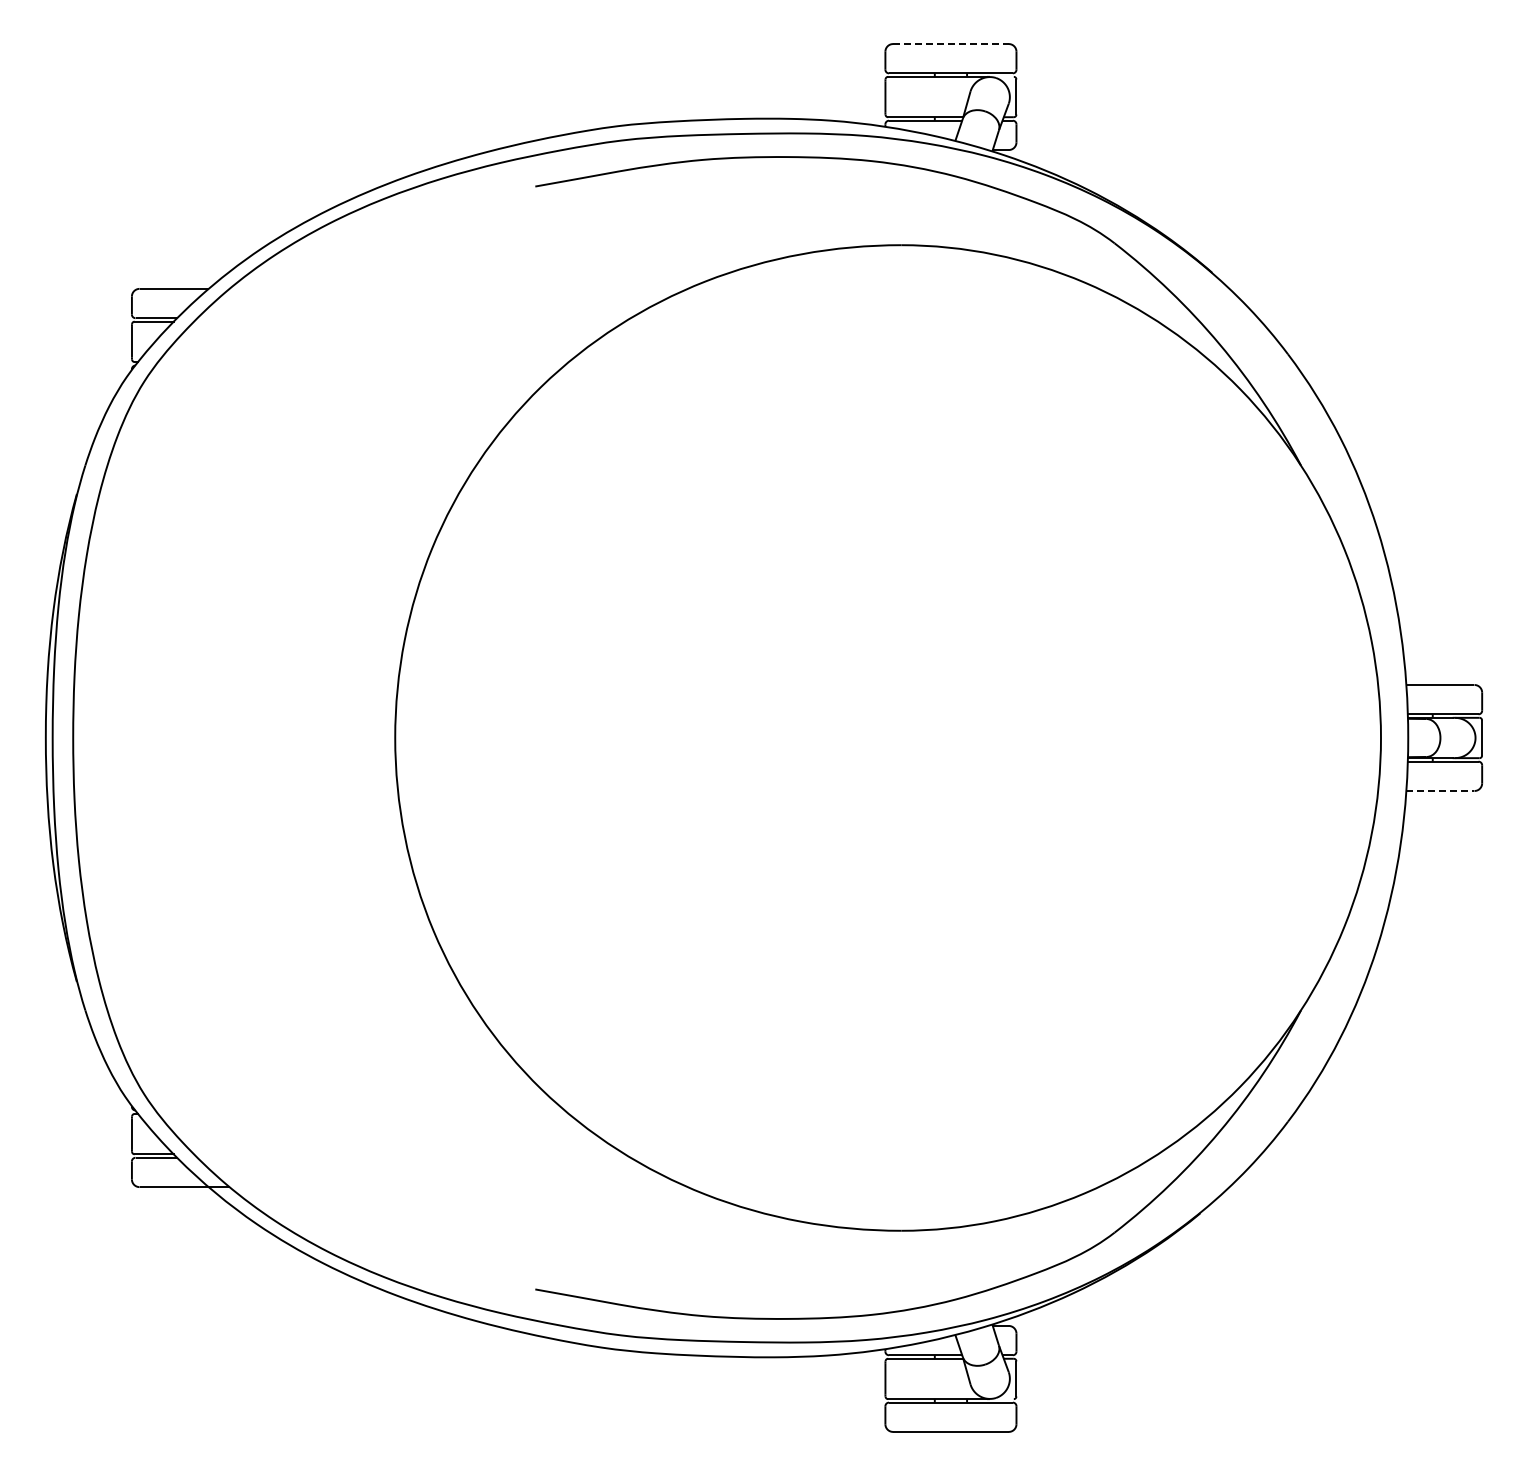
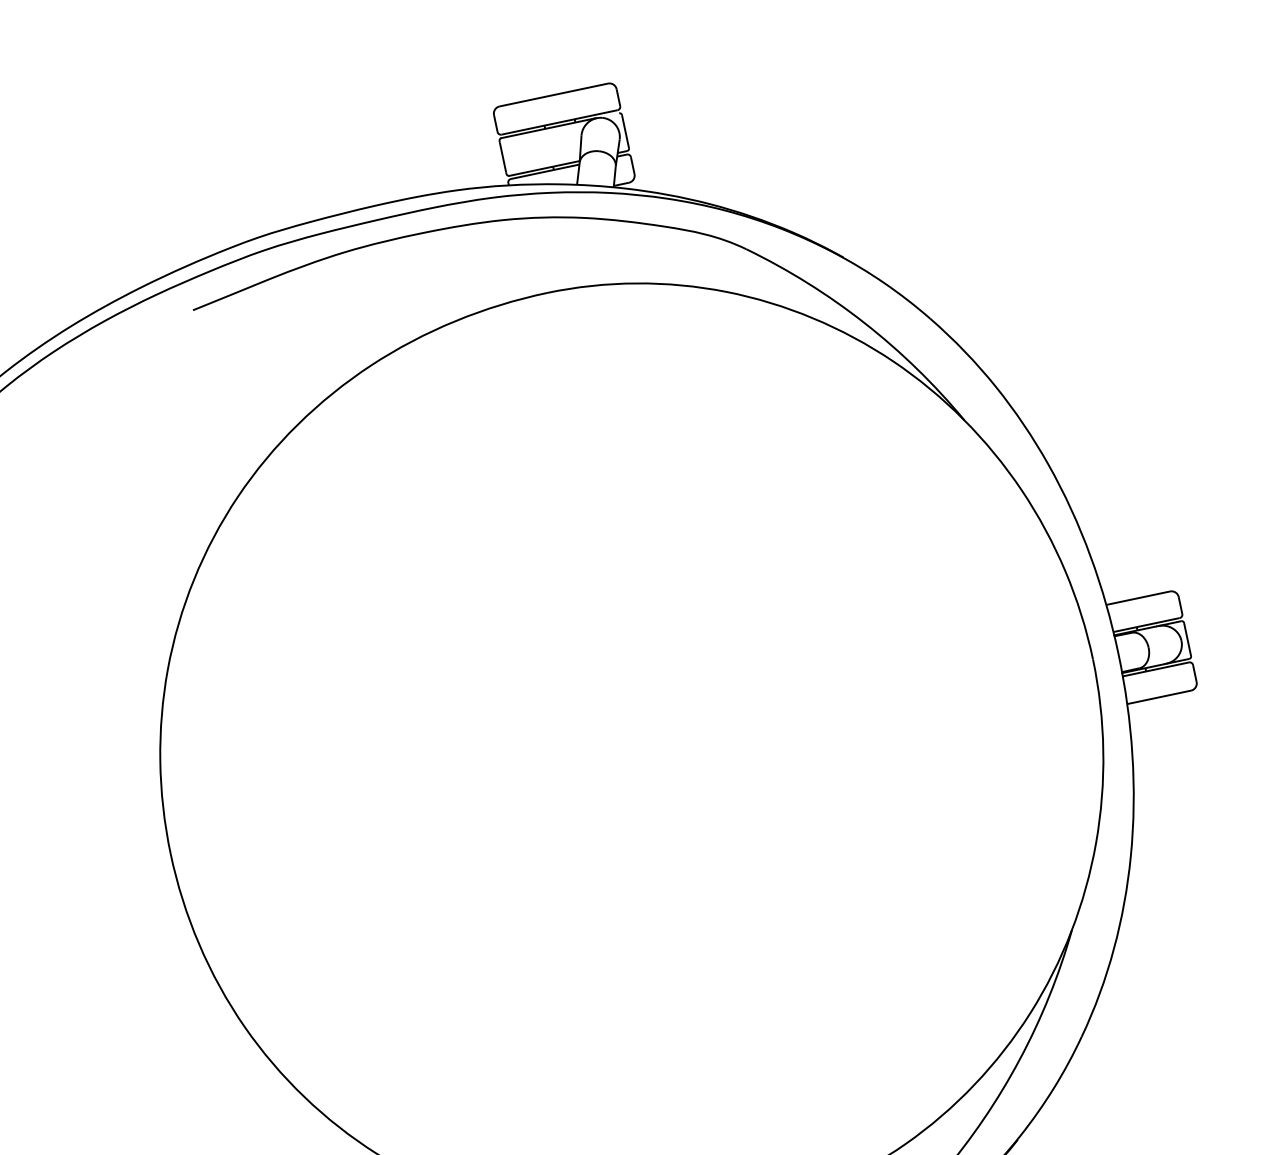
line: (950, 44) -> (553, 95), dashed -> solid
line: (1440, 790) -> (1159, 696), dashed -> solid

